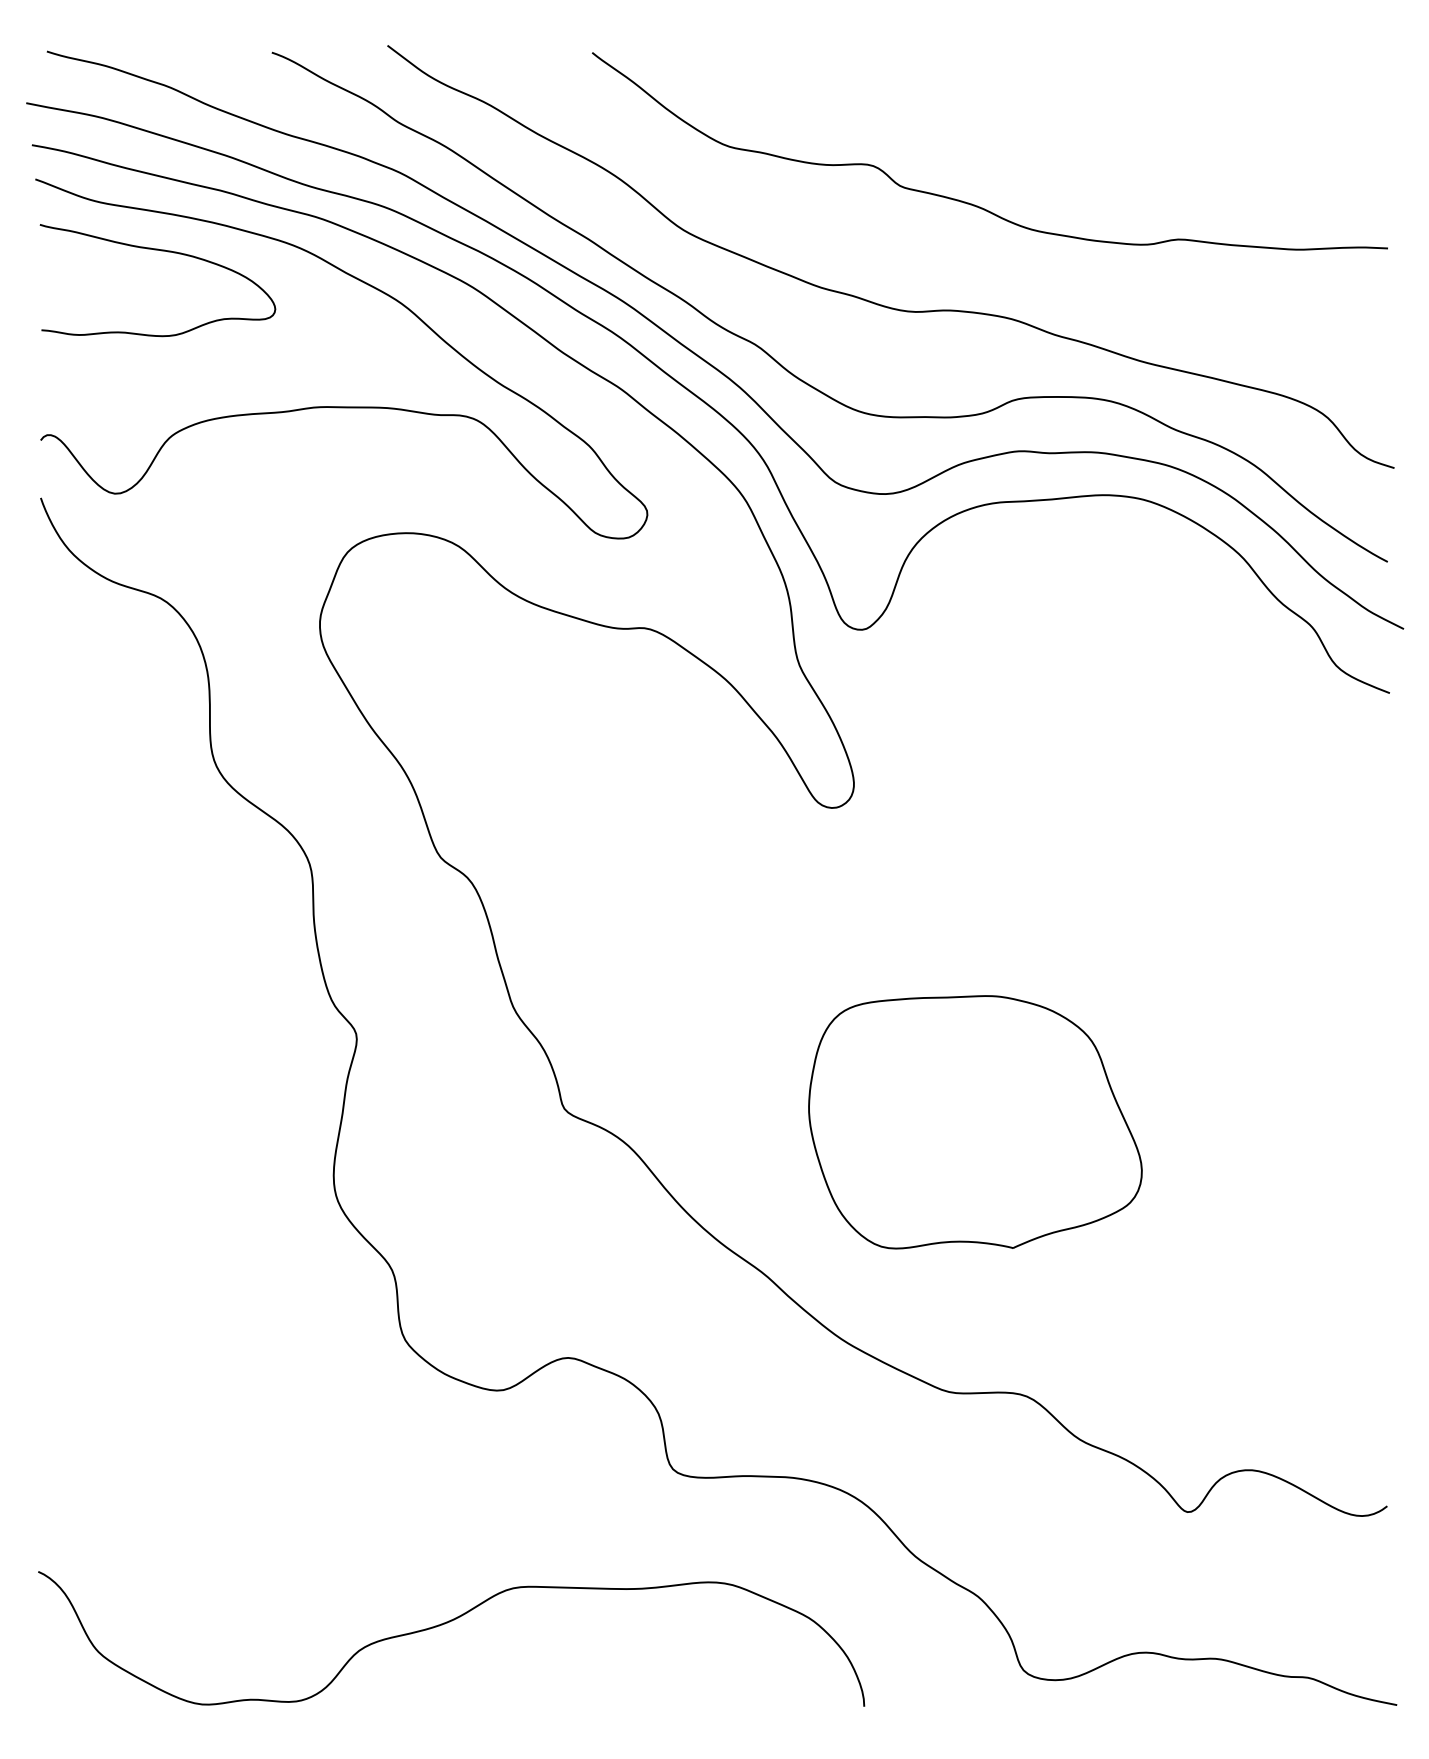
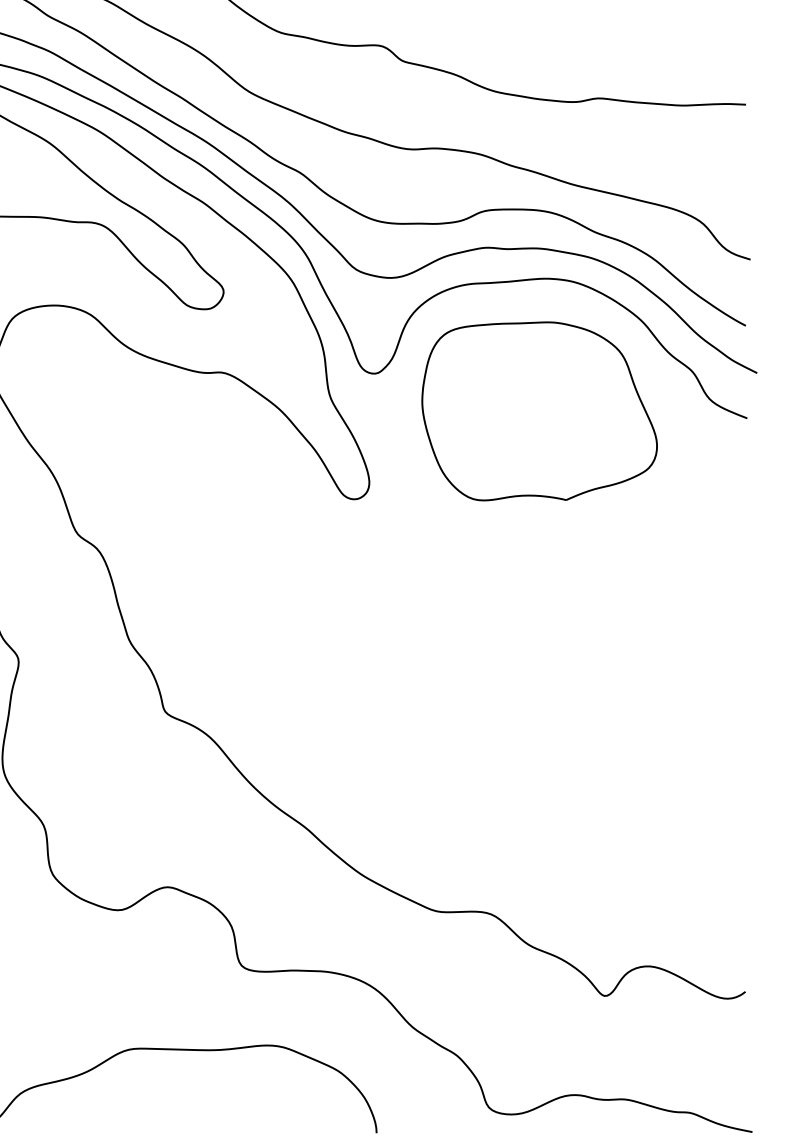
part: (975, 1122) -> (539, 411), moved

